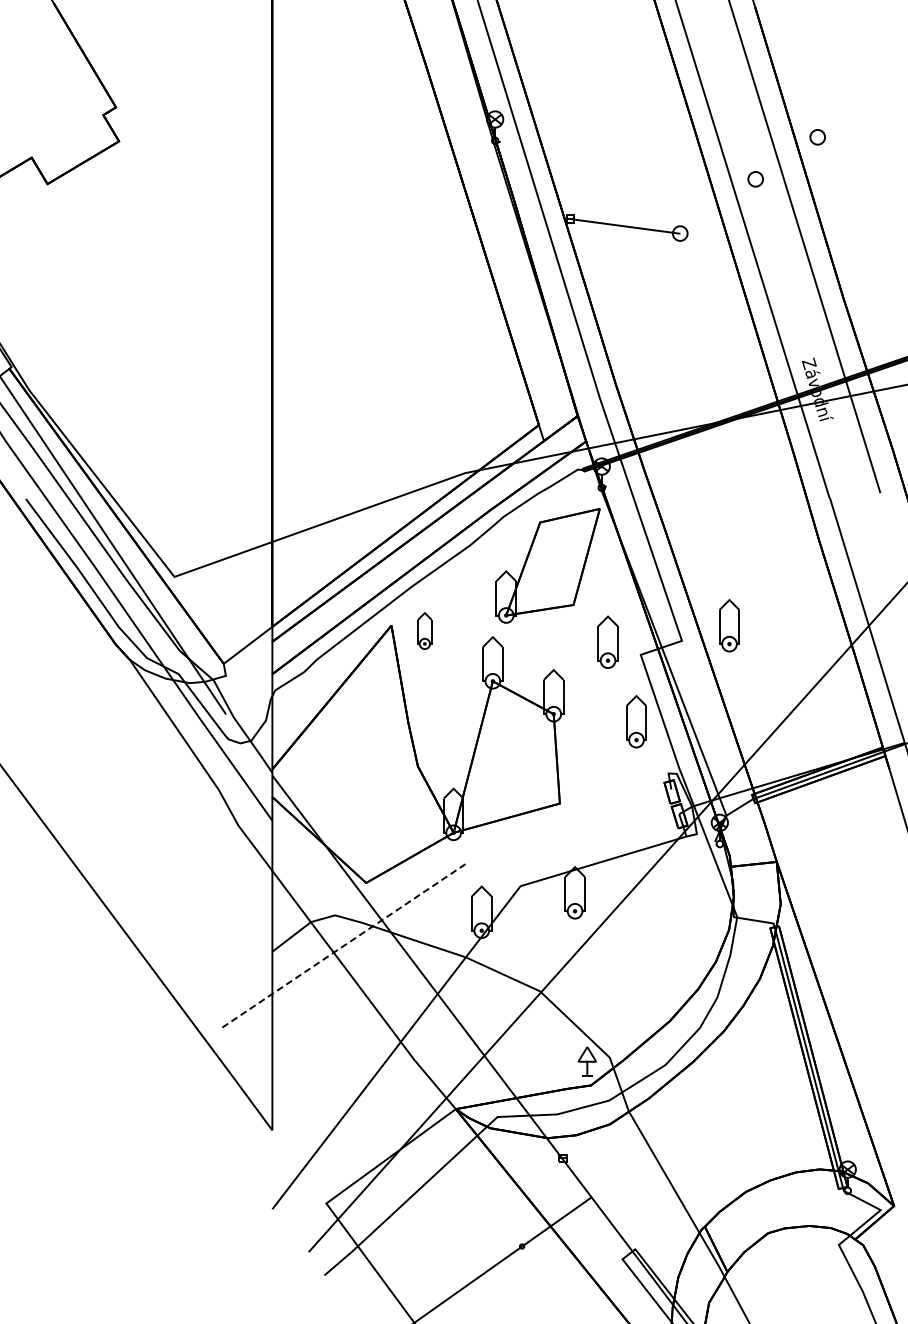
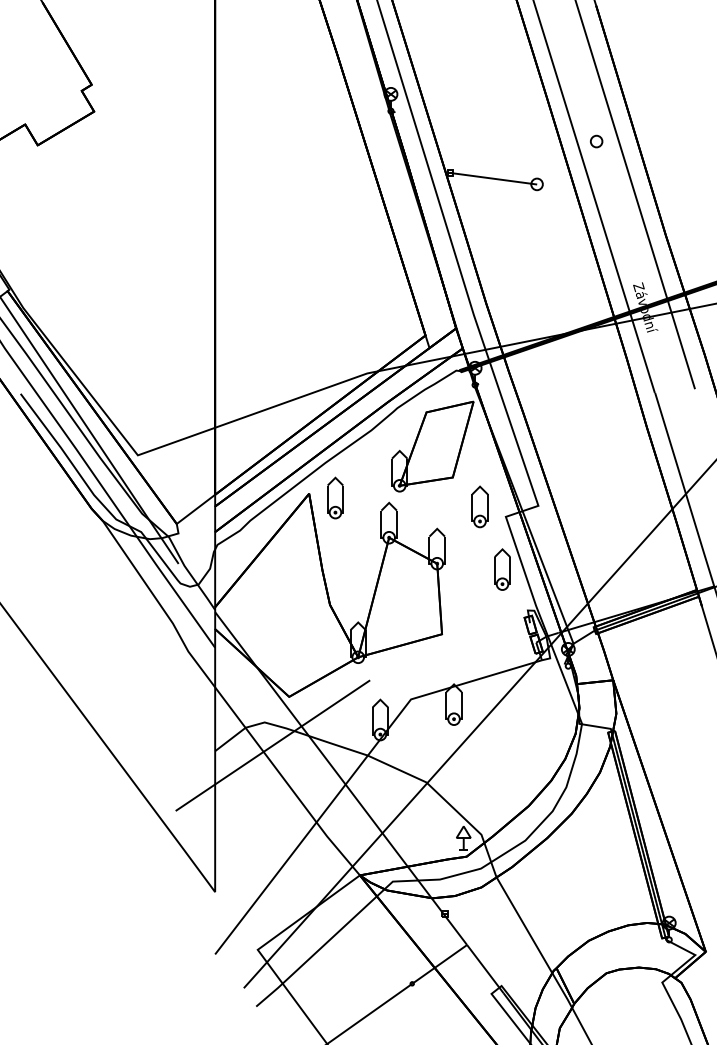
part: (817, 137) -> (645, 108), removed
part: (729, 625) -> (575, 493), removed
part: (424, 630) -> (335, 497), size x1.43
line: (345, 944) -> (272, 745), dashed -> solid

